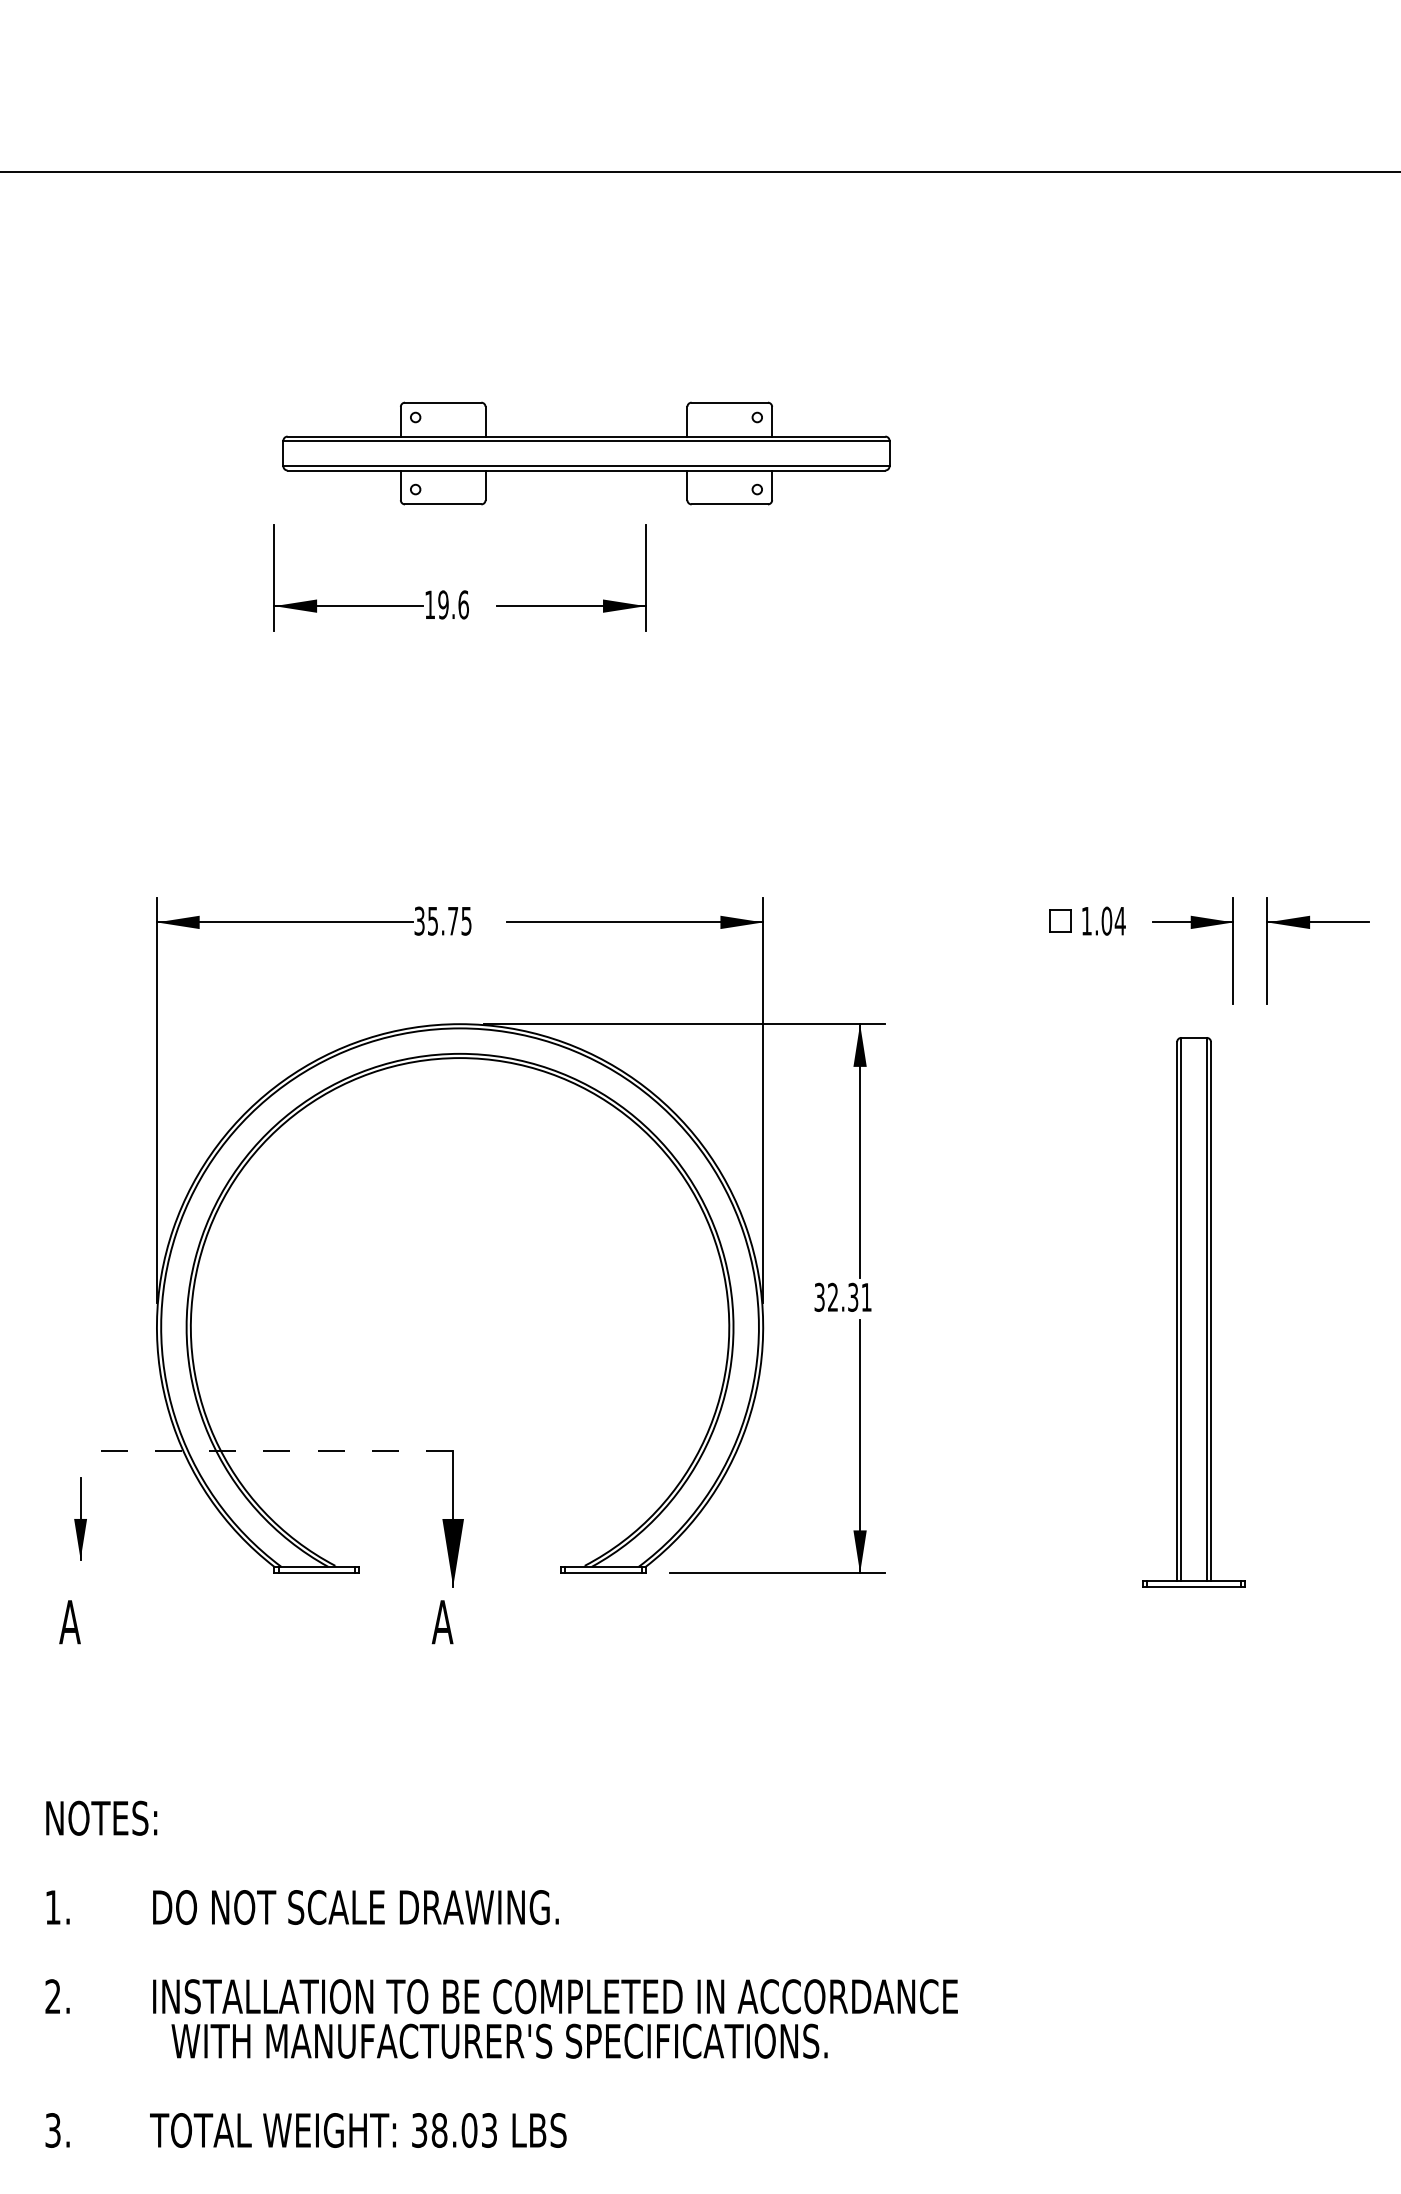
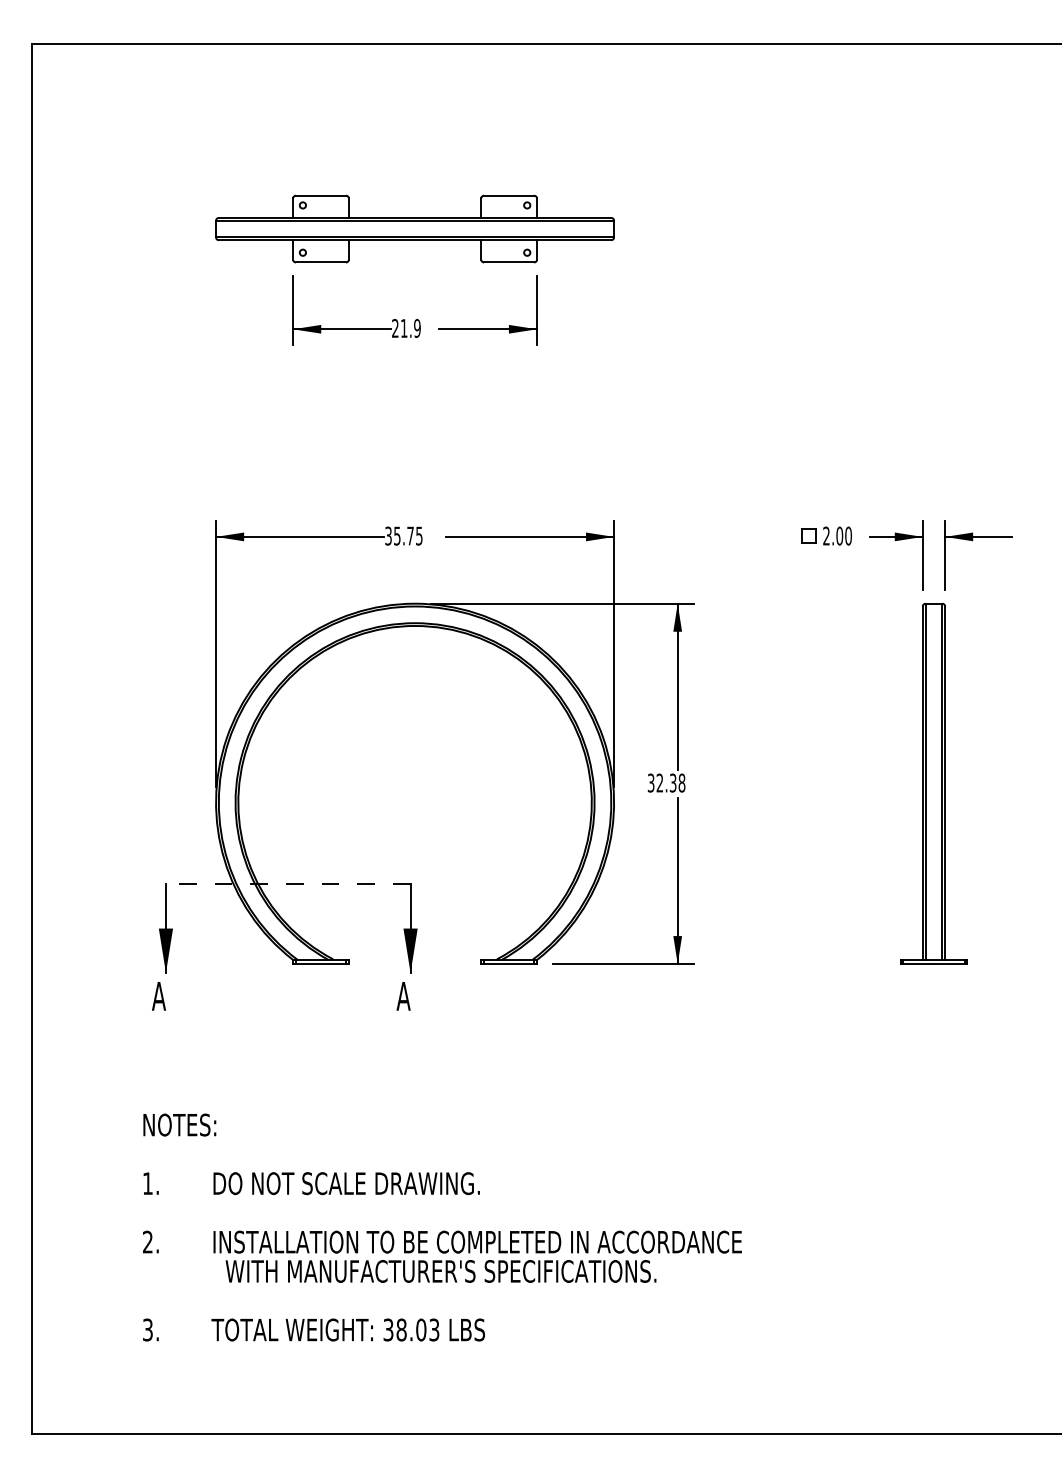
part: (585, 452) -> (414, 228), moved
text: (446, 603) -> (406, 327), 19.6 -> 21.9
text: (1103, 920) -> (837, 535), 1.04 -> 2.00
text: (865, 1296) -> (681, 782), 32.31 -> 32.38
part: (1193, 1311) -> (933, 783), moved
part: (79, 1518) -> (165, 928), size x1.67

